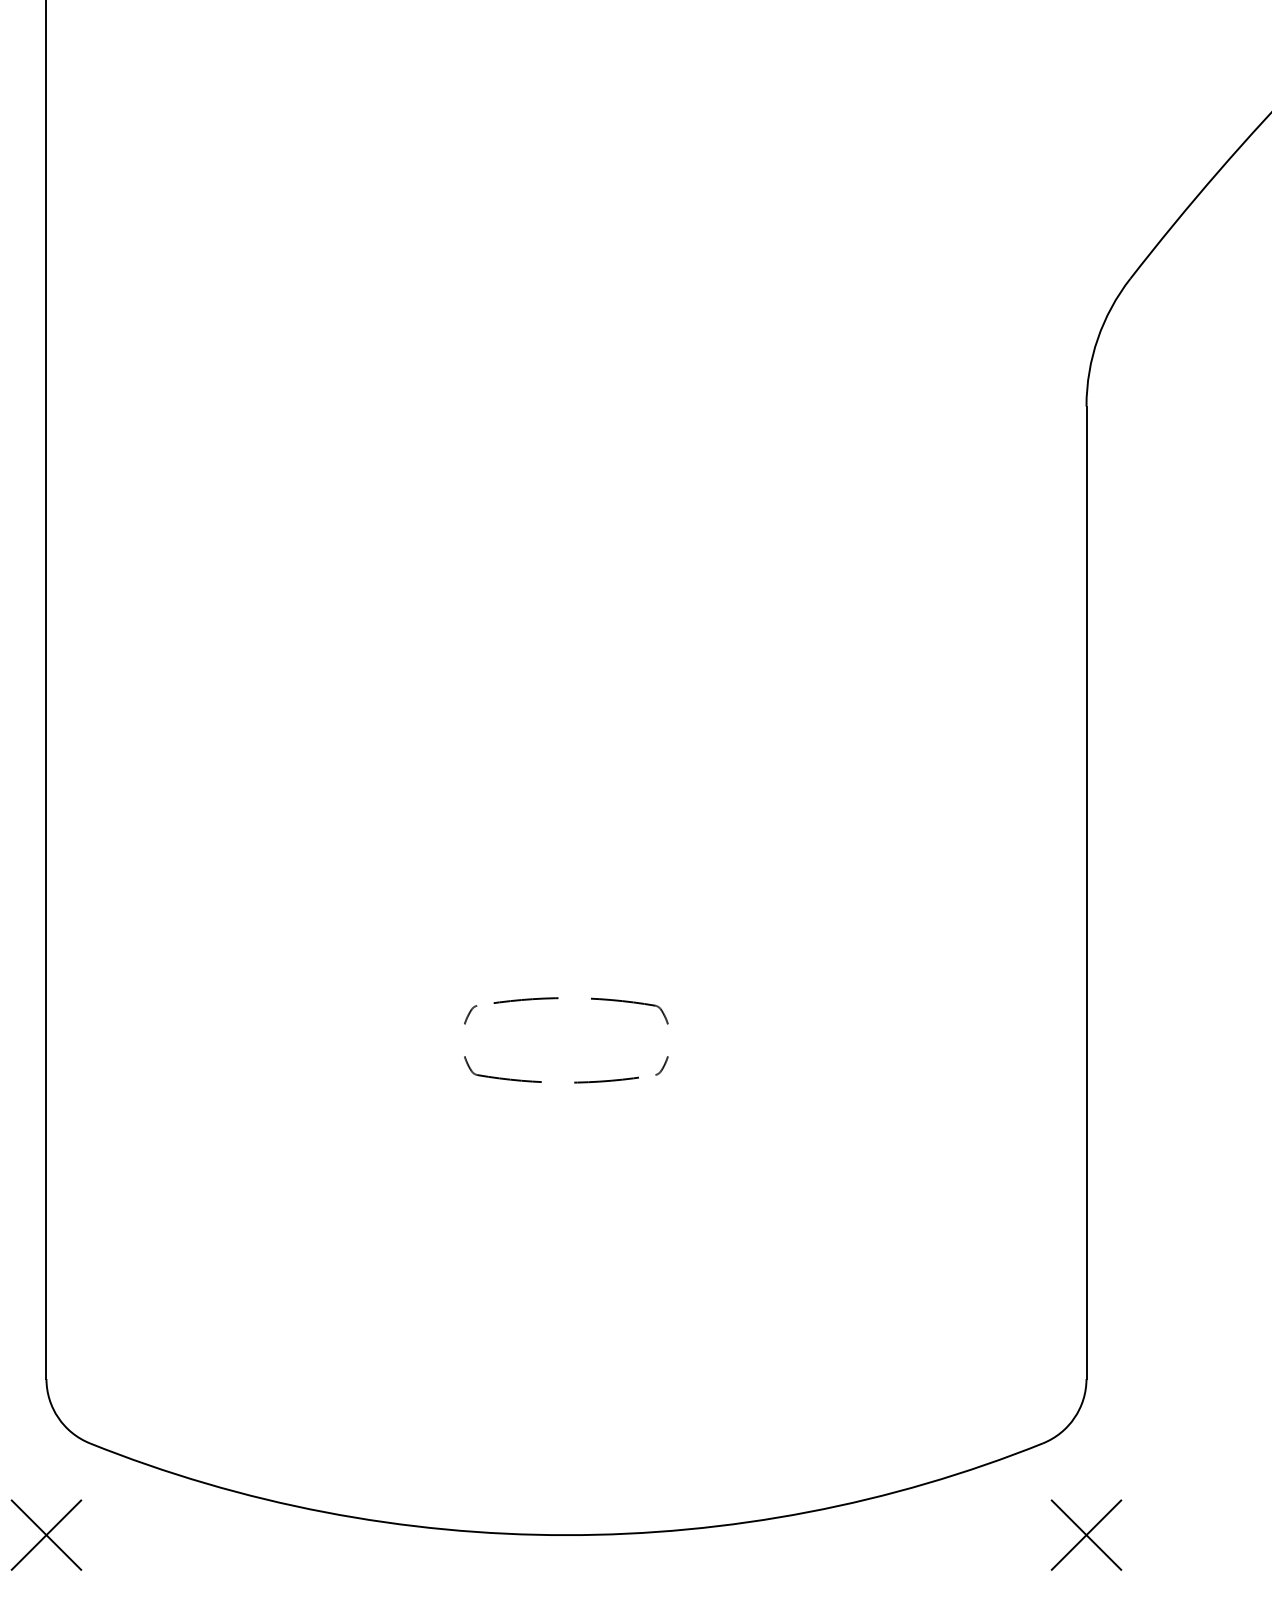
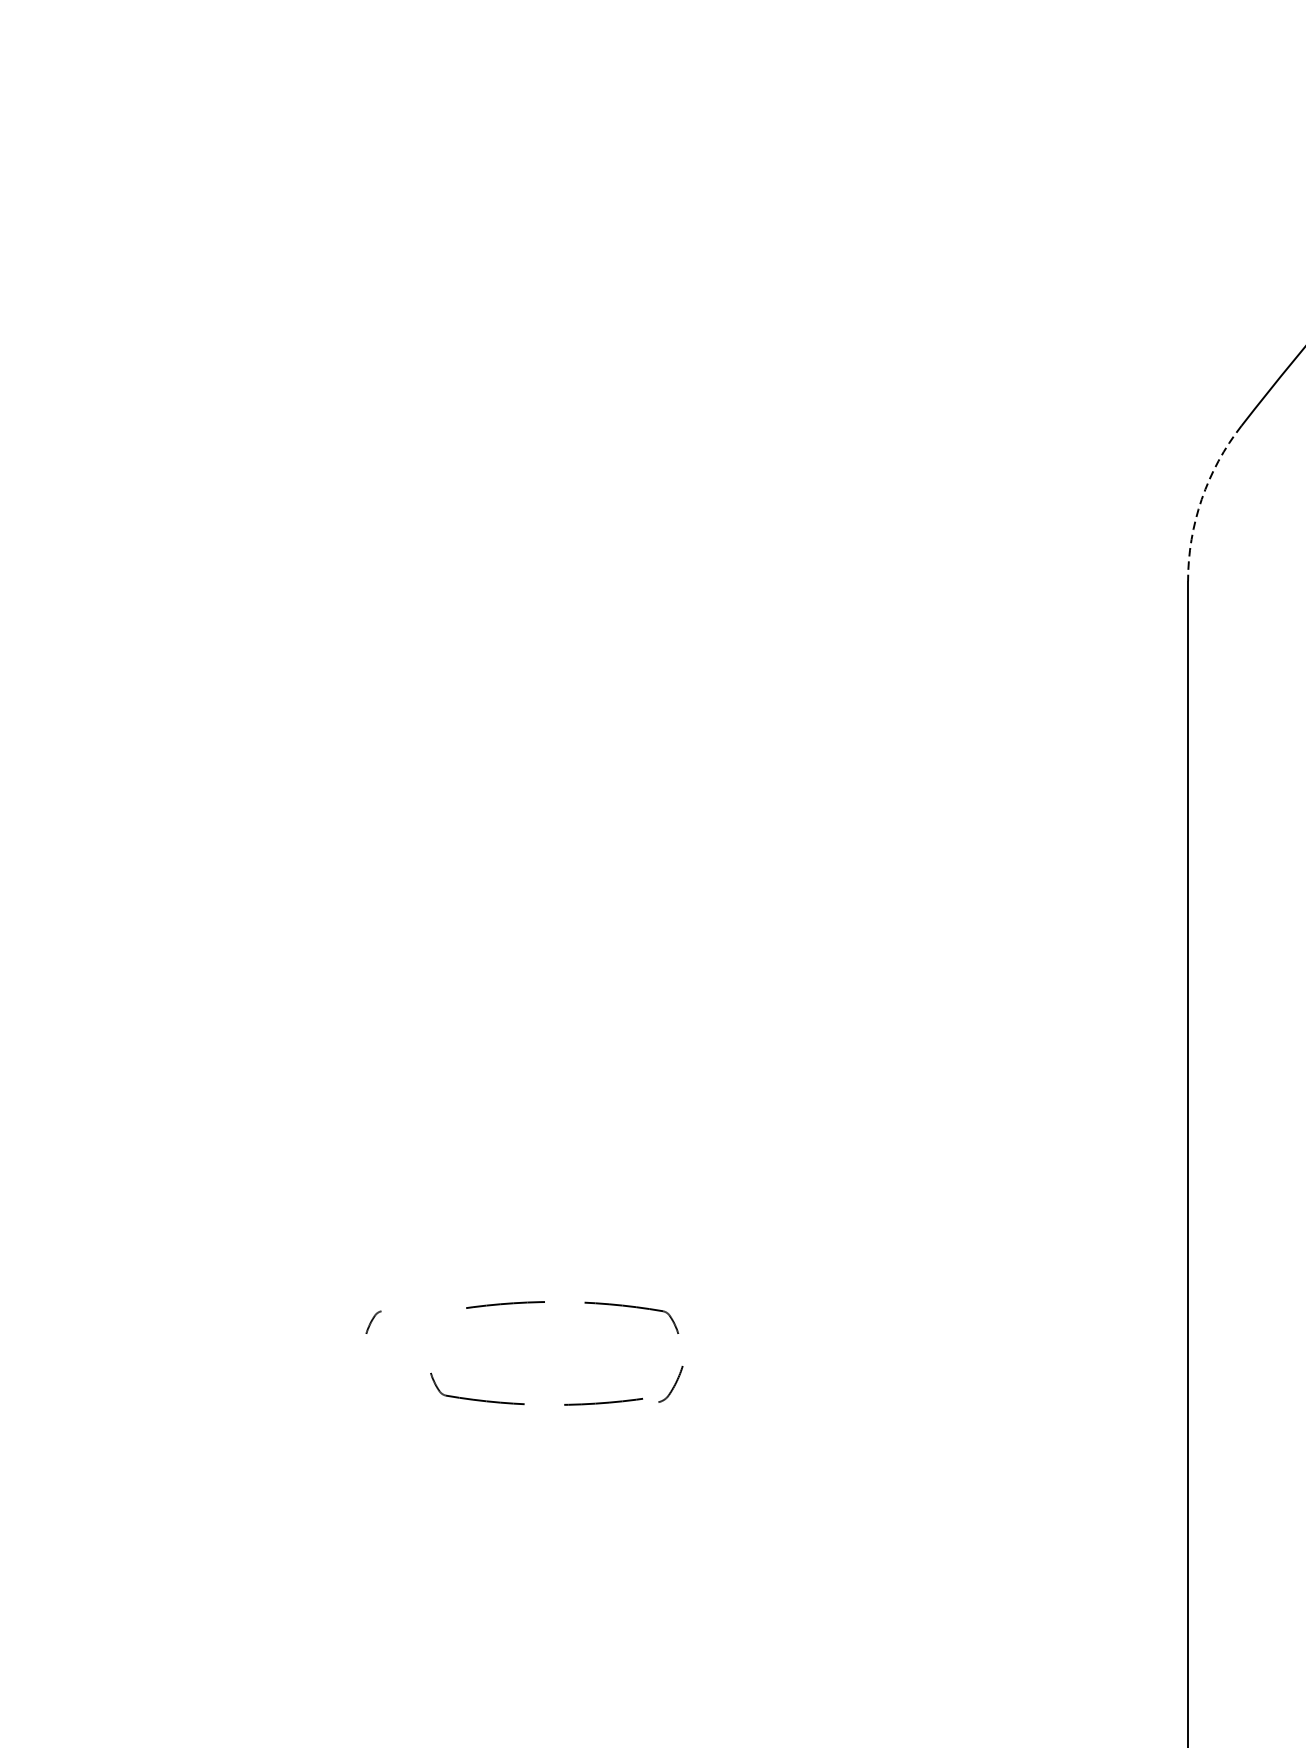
arc: (1097, 339) -> (1201, 499), solid -> dashed
part: (470, 1014) -> (373, 1321), moved
part: (661, 1065) -> (670, 1384), size x1.6

